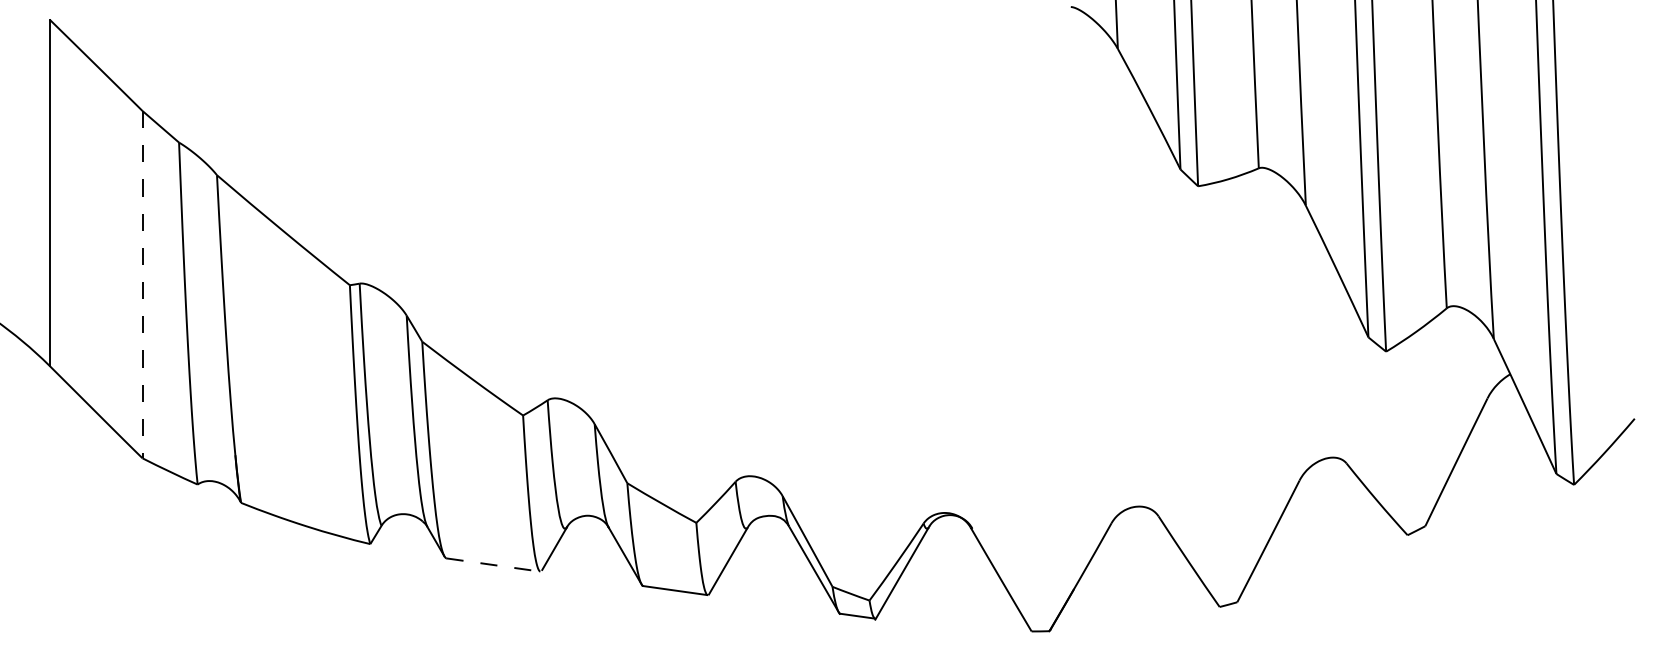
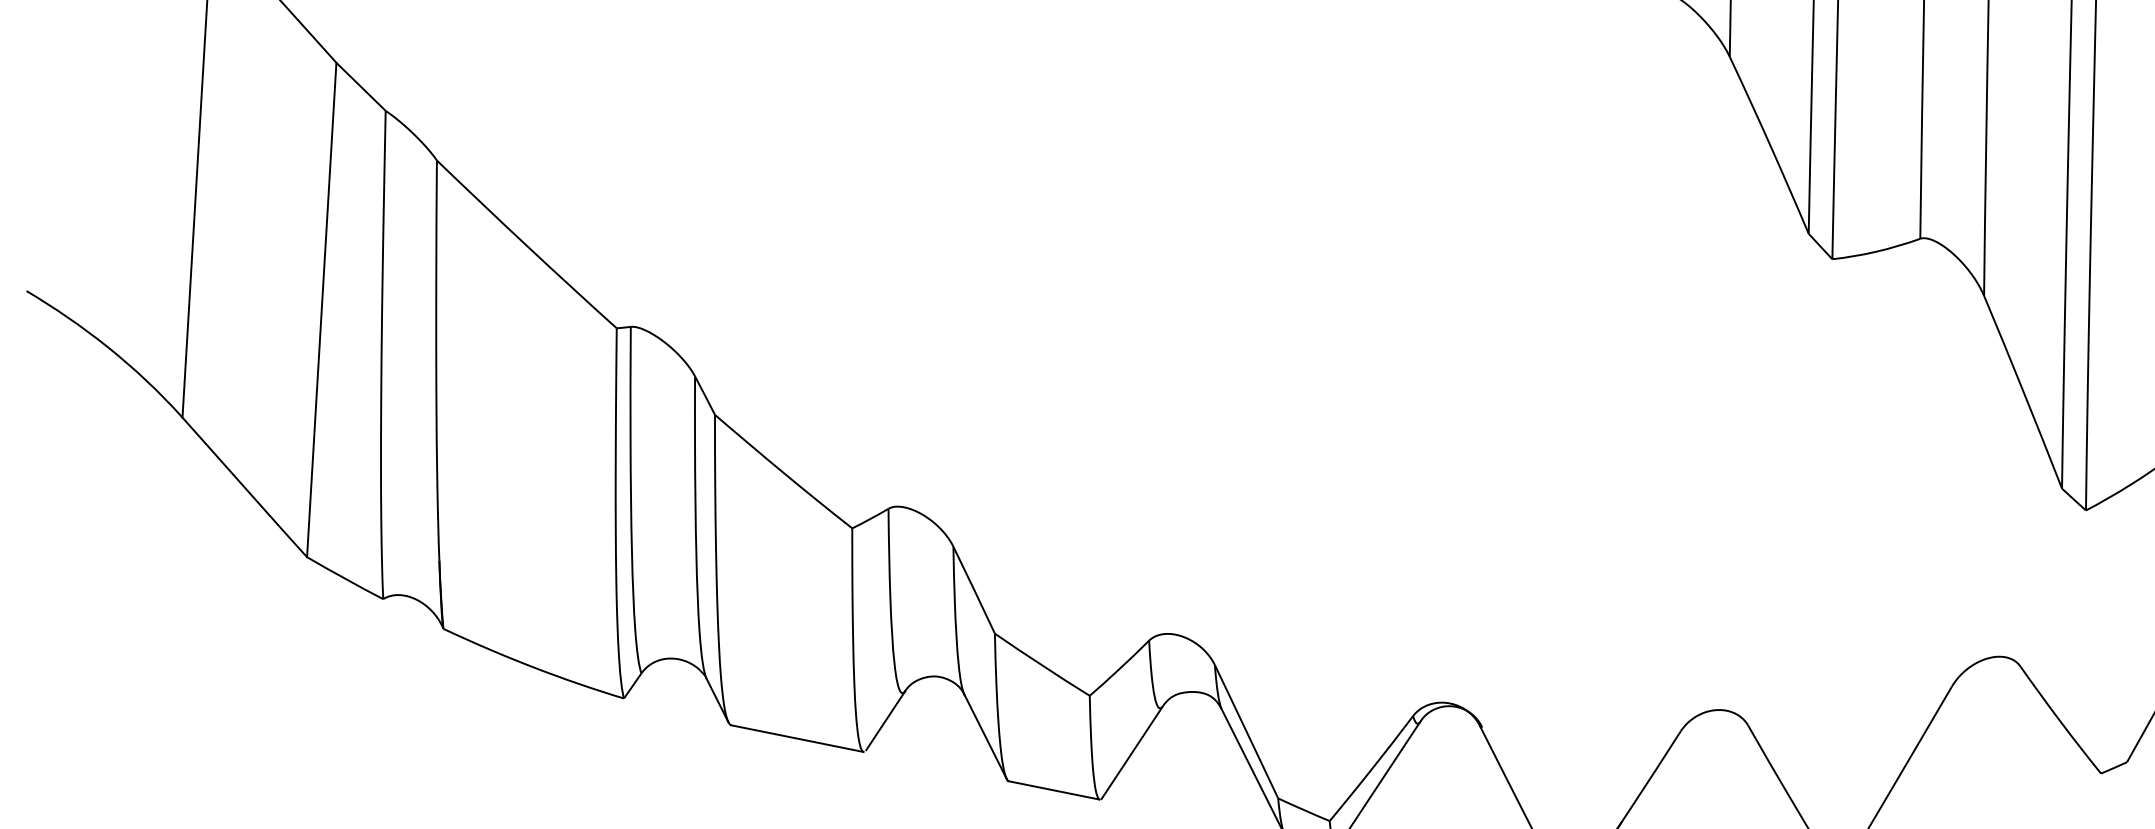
line: (142, 284) -> (321, 309), dashed -> solid
line: (493, 565) -> (797, 739), dashed -> solid

